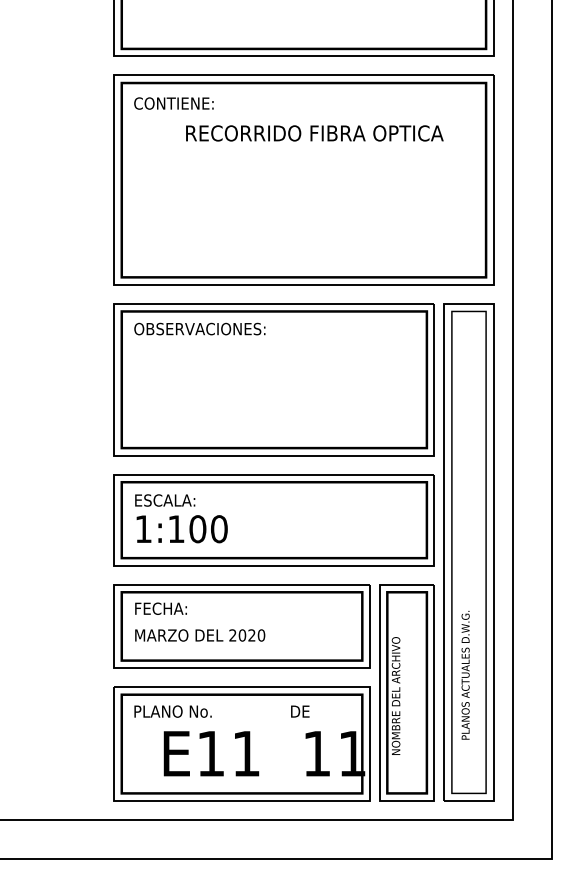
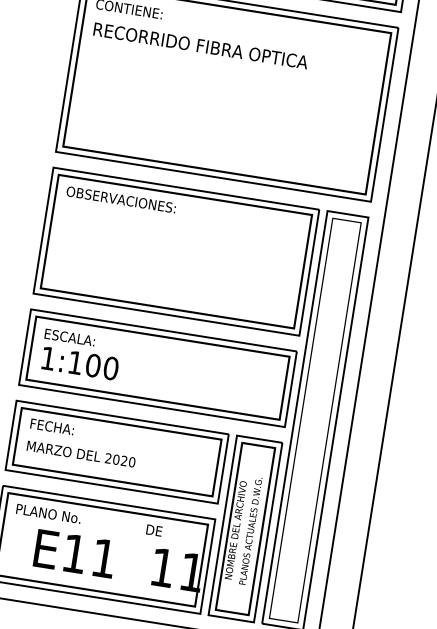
text: (314, 133) -> (200, 45), moved
text: (465, 675) -> (250, 531), moved

